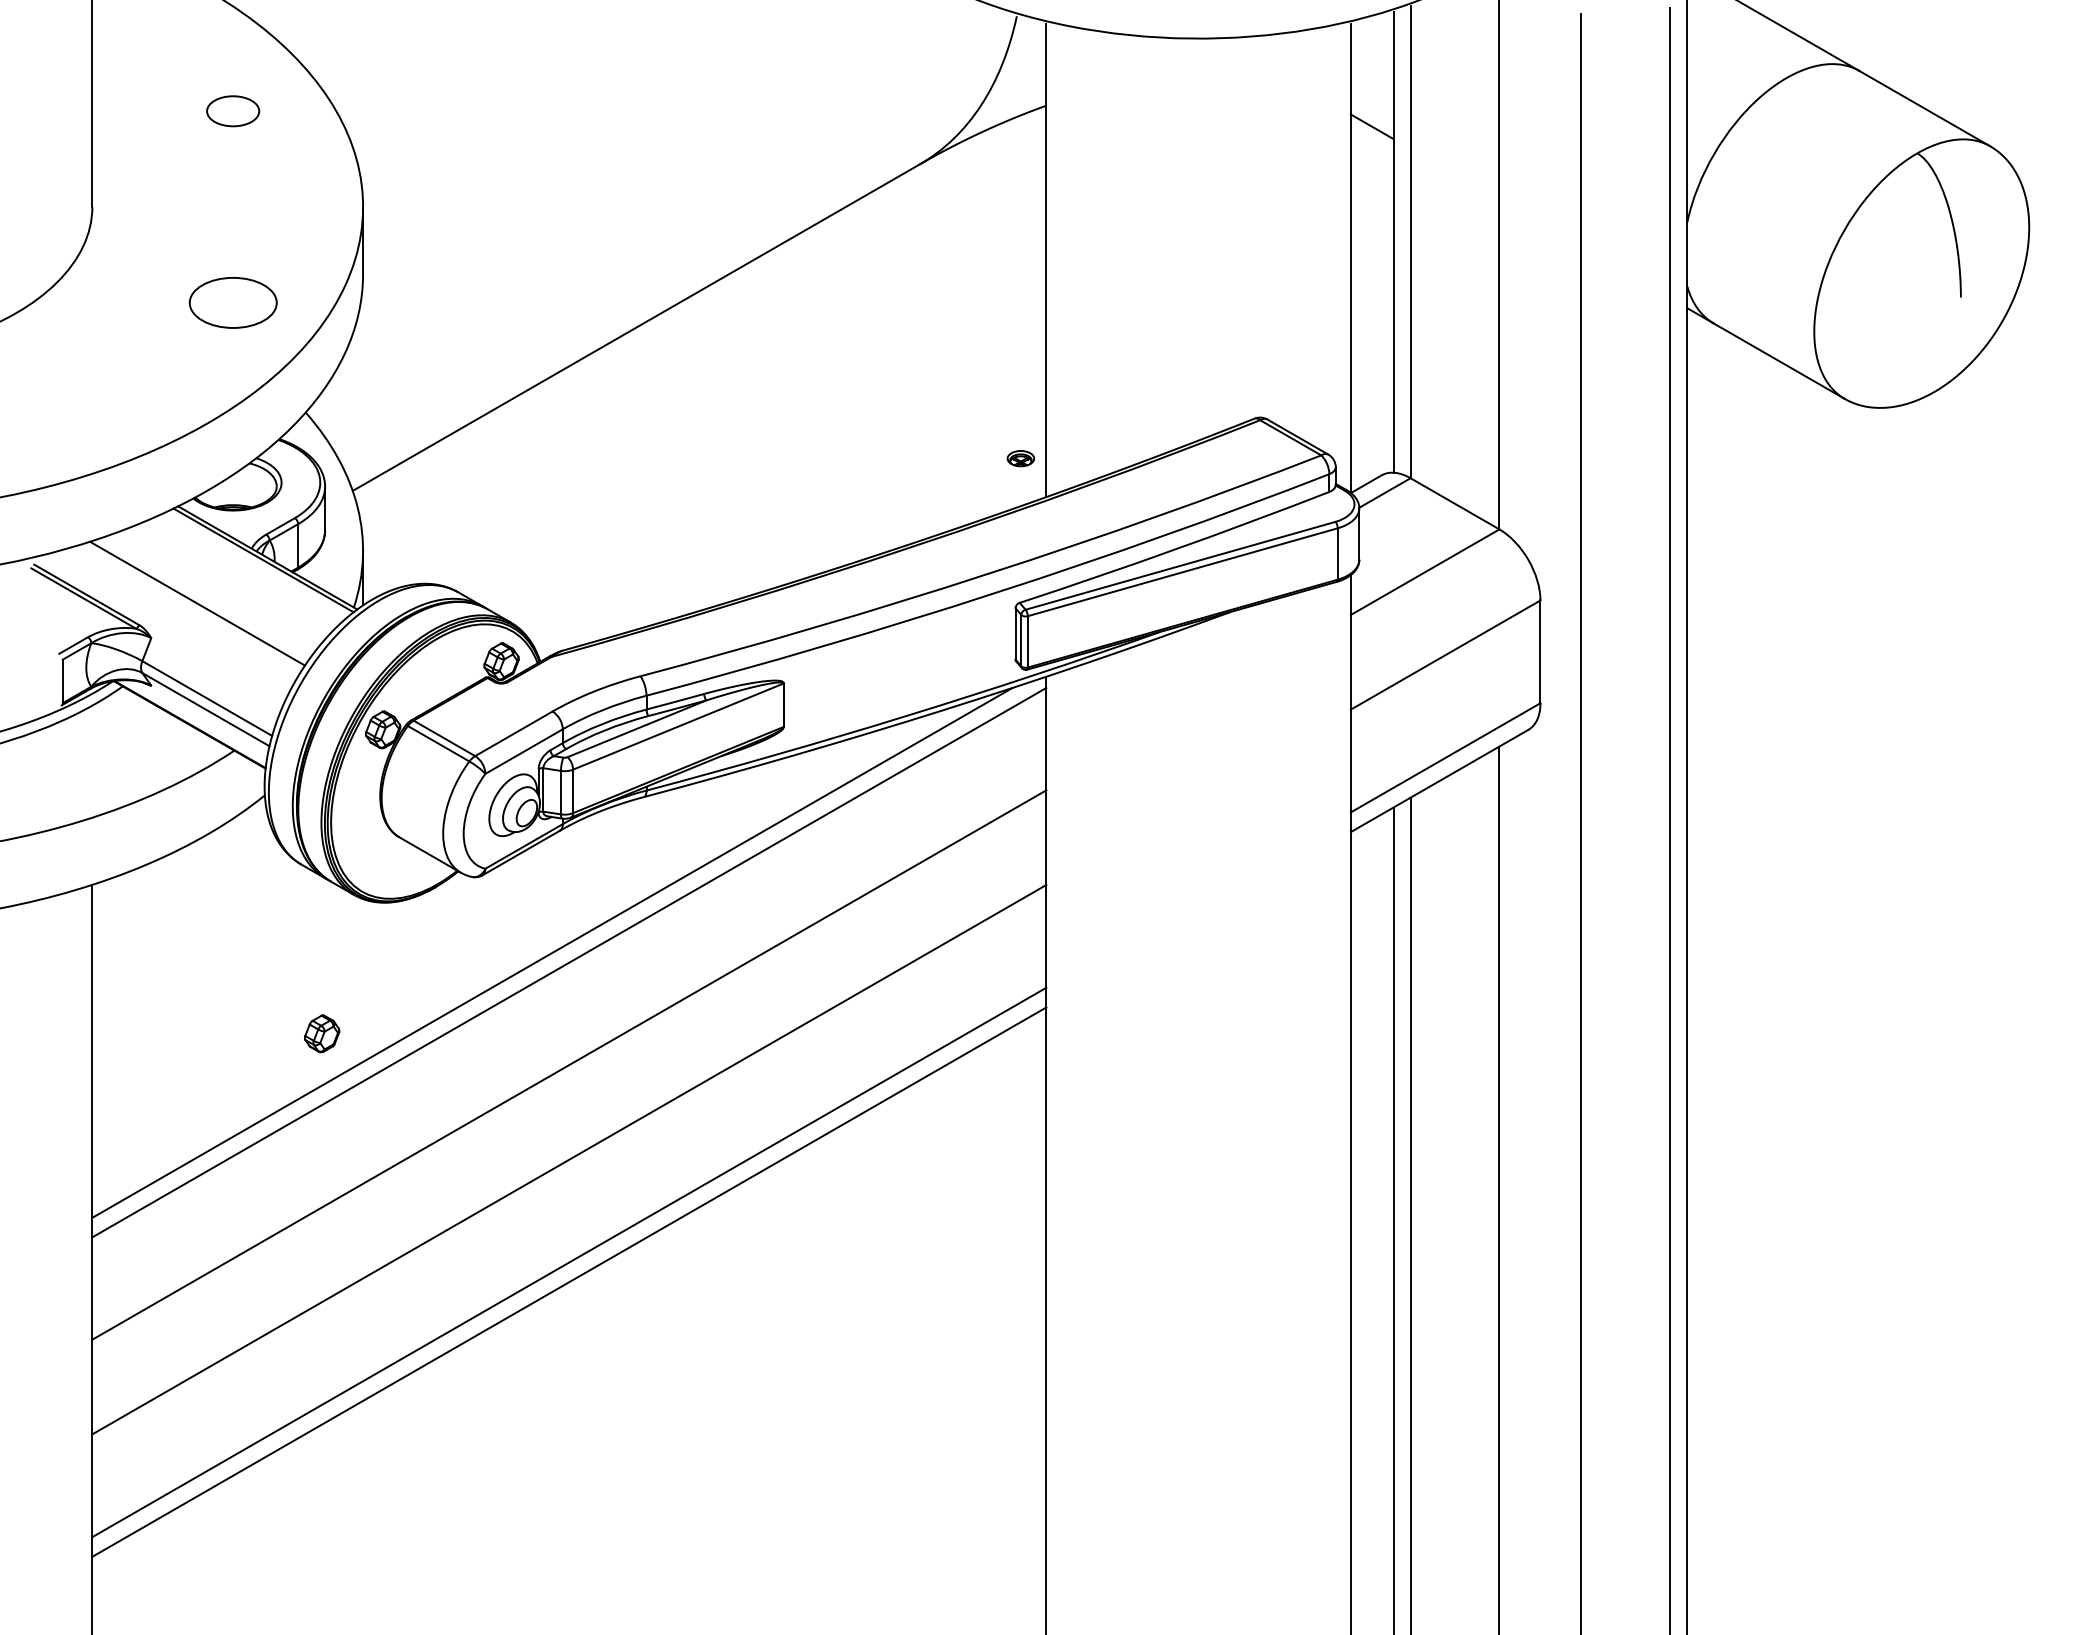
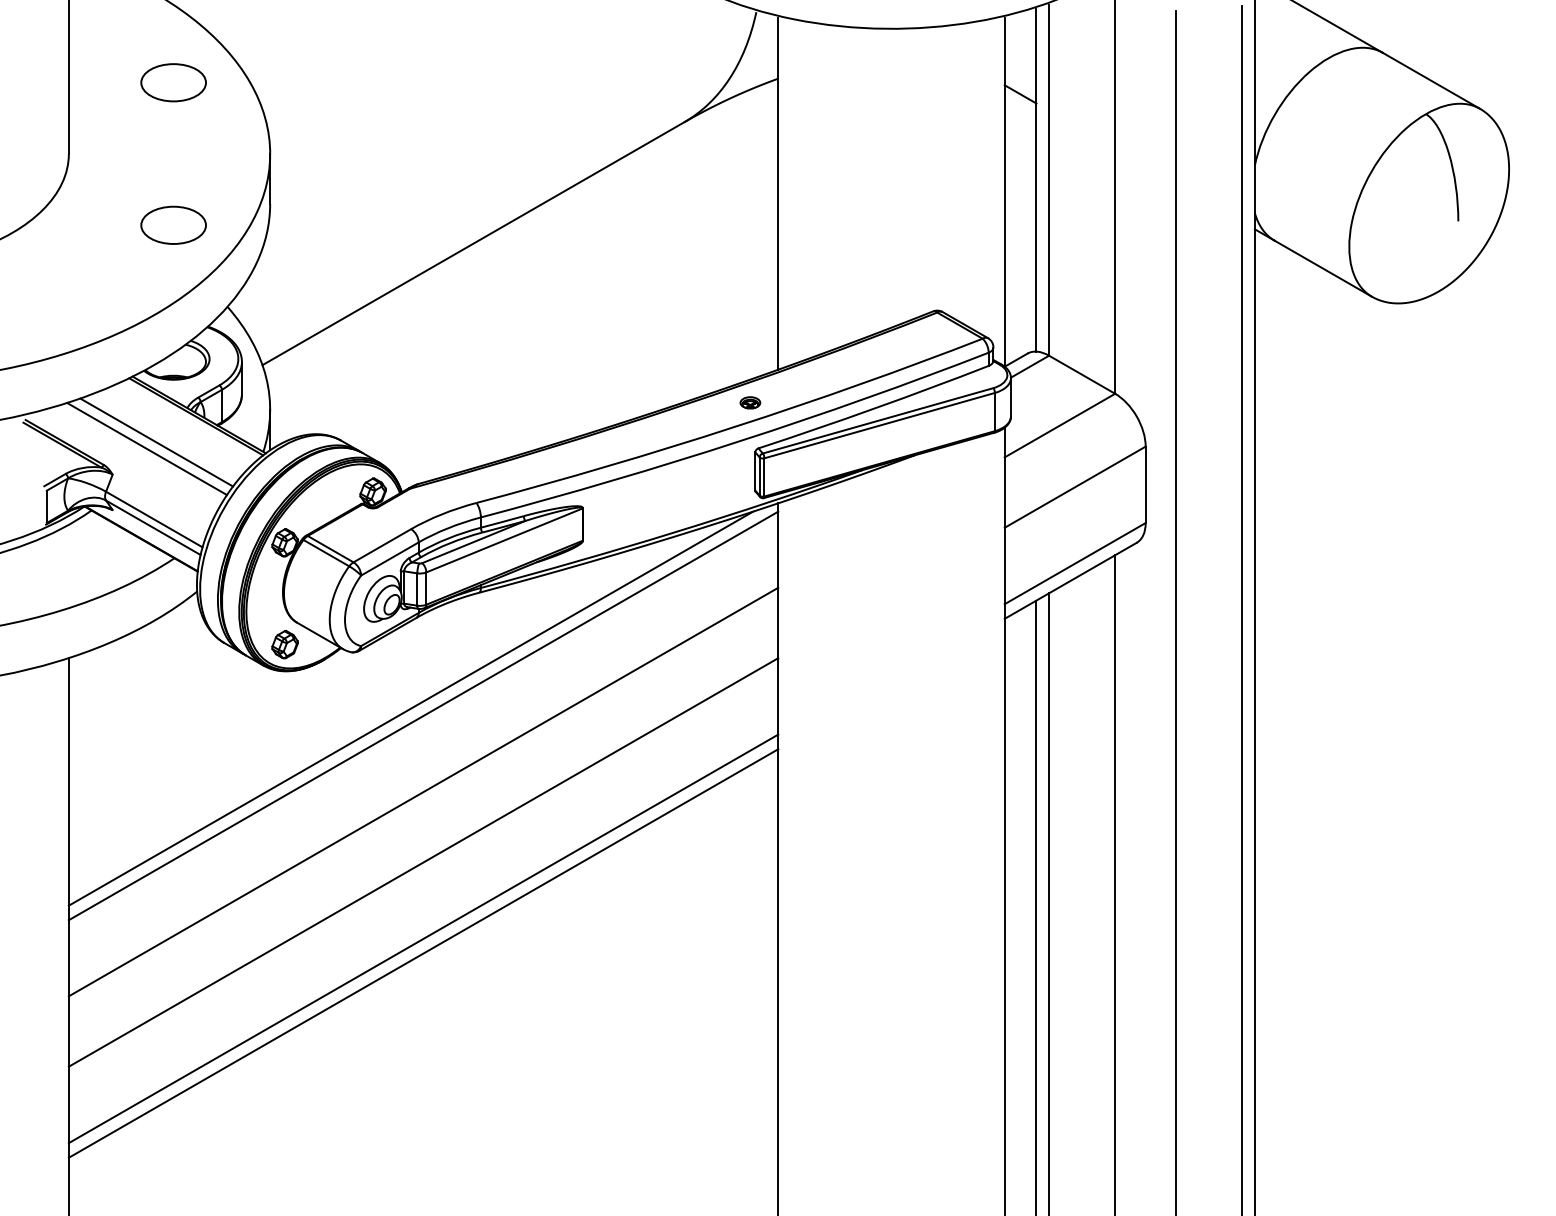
part: (232, 111) -> (173, 83), size x1.67
part: (1020, 458) -> (750, 402), moved
line: (210, 594) -> (156, 442), added
part: (322, 1033) -> (285, 644), moved

